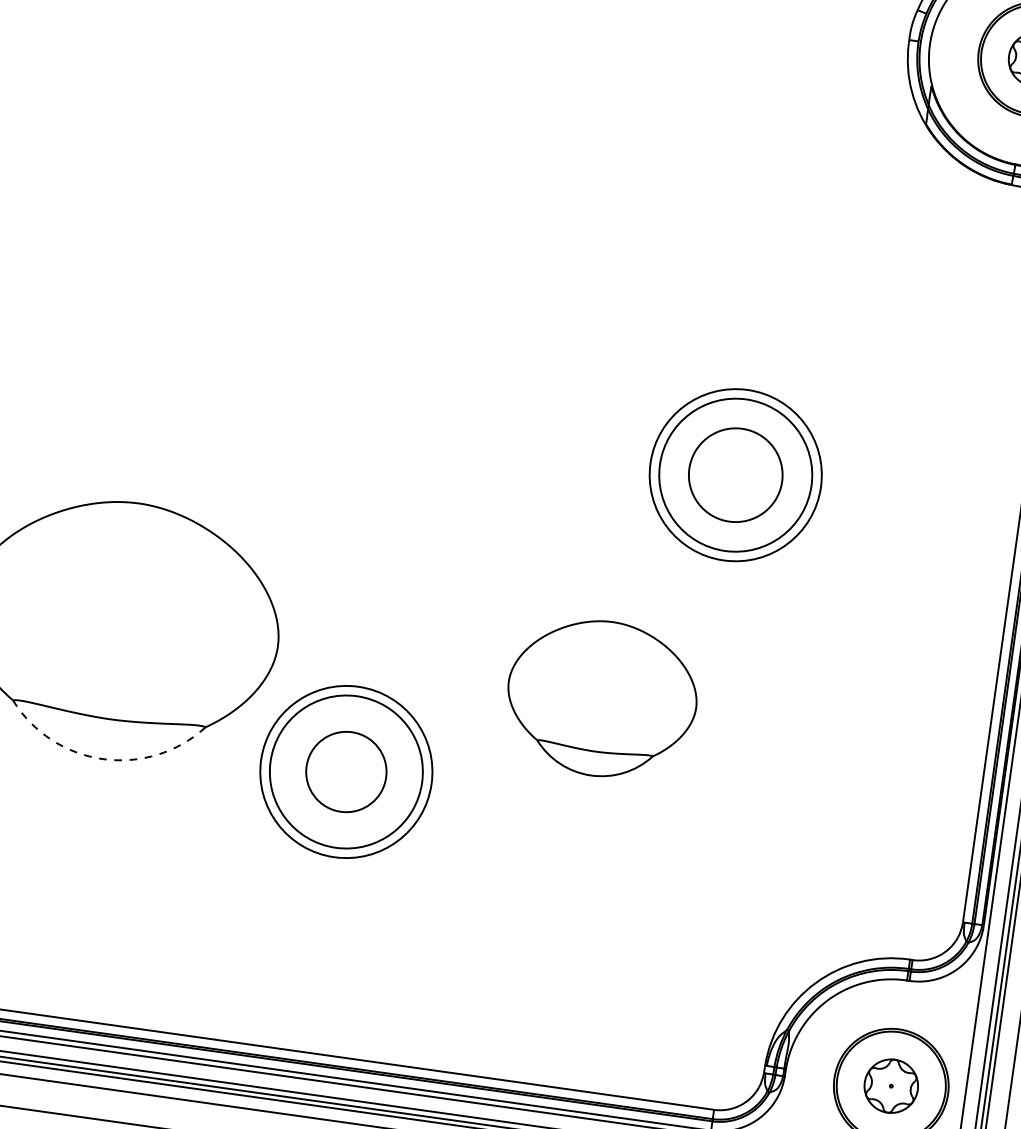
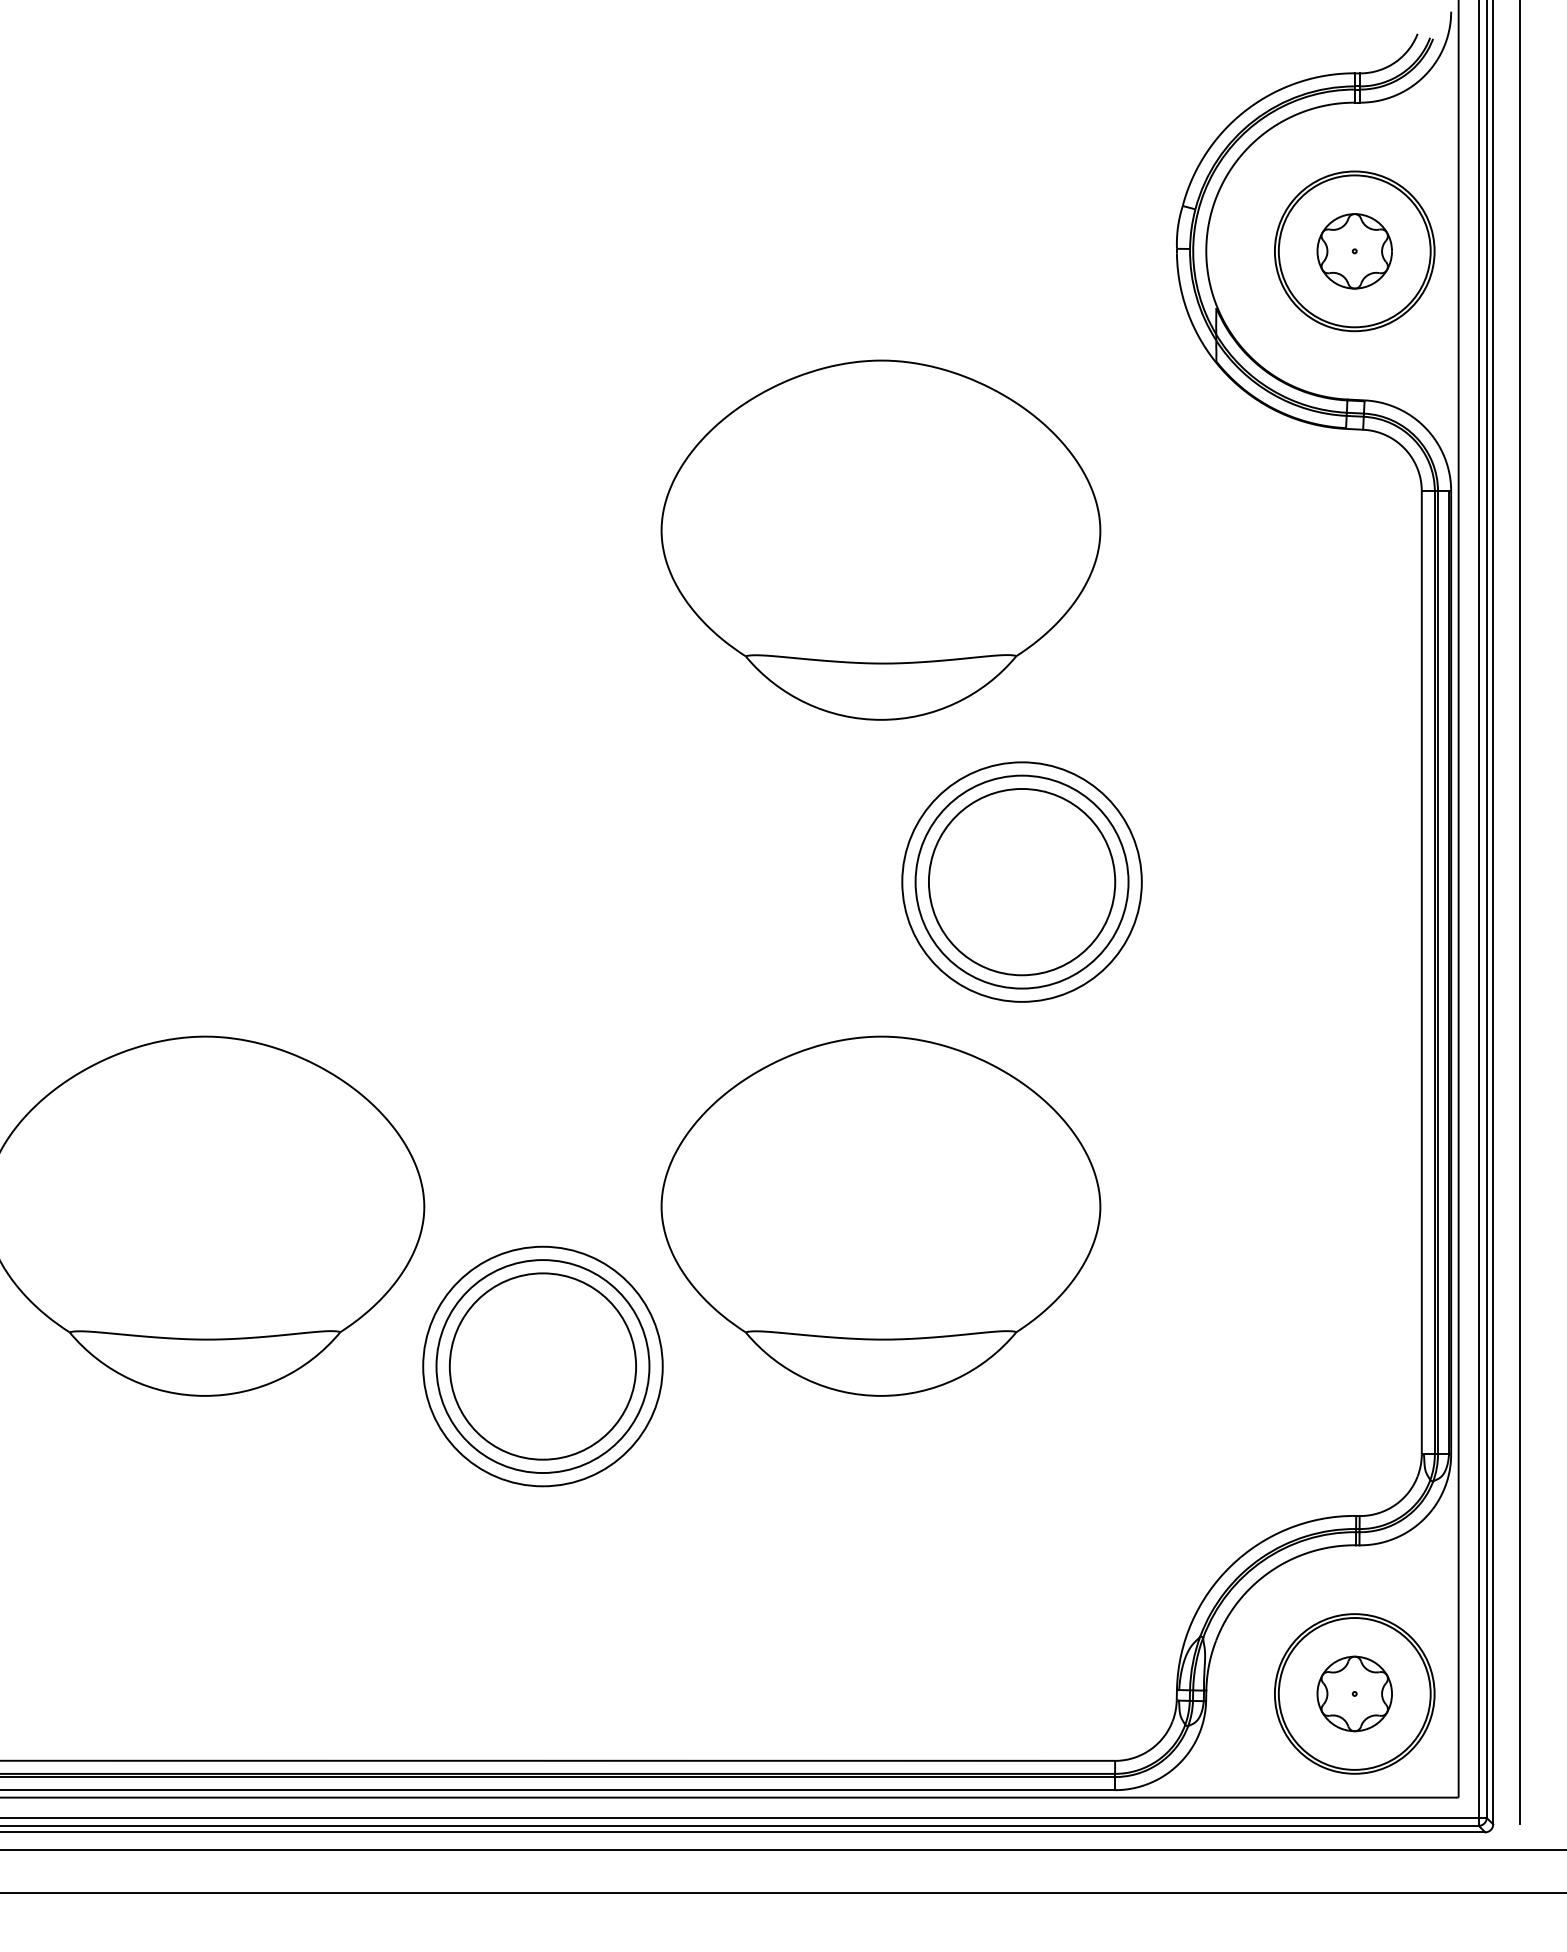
part: (669, 217) -> (880, 539), added
circle: (735, 474) -> (1021, 881), size x1.43
part: (601, 698) -> (880, 1215), size x1.67
arc: (103, 758) -> (205, 1395), dashed -> solid
circle: (346, 771) -> (542, 1366), size x1.67

